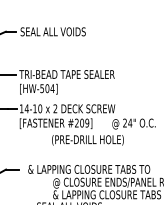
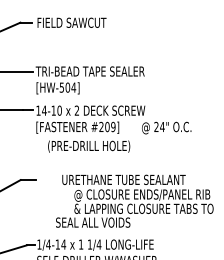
text: (53, 31) -> (74, 22), SEAL ALL VOIDS -> FIELD SAWCUT
text: (88, 140) -> (89, 146), moved
text: (89, 169) -> (115, 179), & LAPPING CLOSURE TABS TO -> URETHANE TUBE SEALANT

